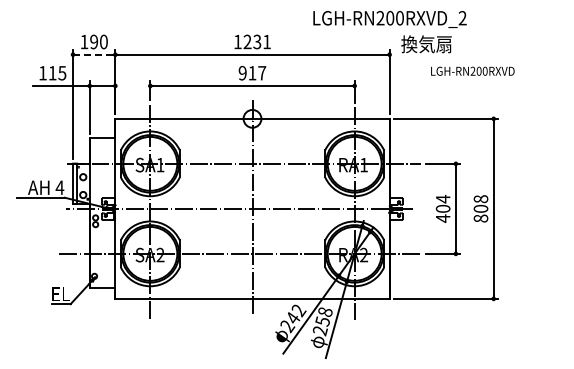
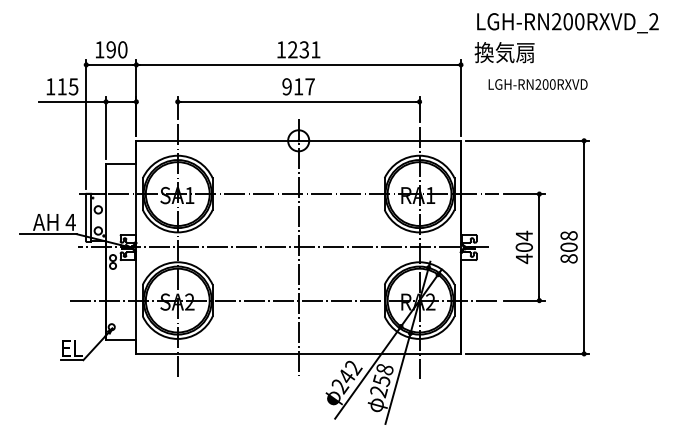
text: (389, 19) -> (567, 23), moved
line: (93, 54) -> (110, 64), dashed -> solid
text: (472, 70) -> (537, 83), moved

